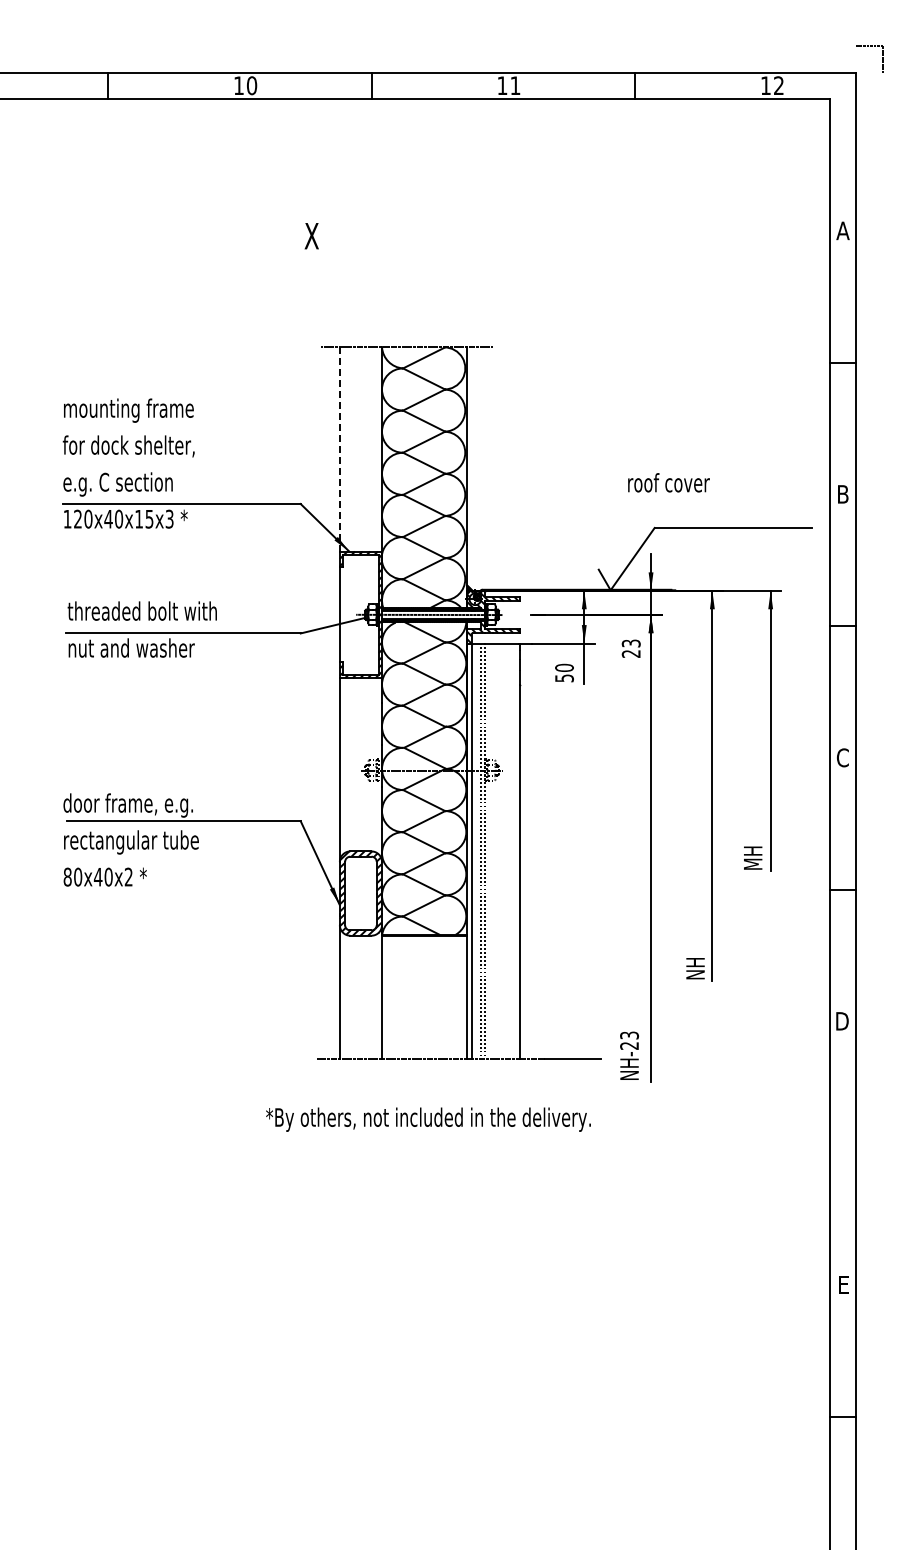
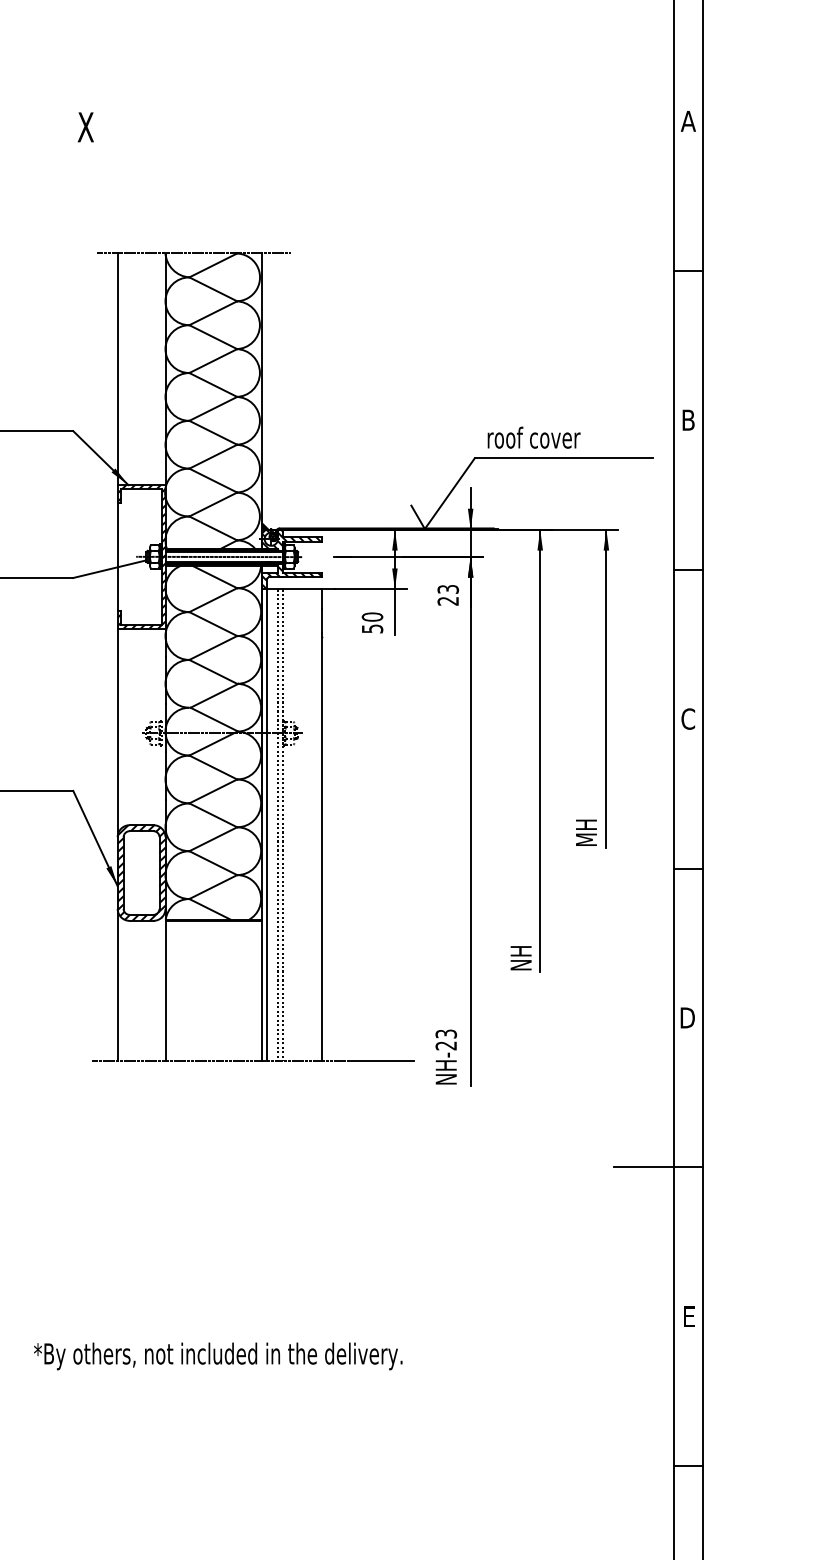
line: (339, 448) -> (117, 368), dashed -> solid
text: (668, 482) -> (533, 437), moved
text: (428, 1119) -> (218, 1356), moved
line: (816, 1153) -> (658, 1167), added

